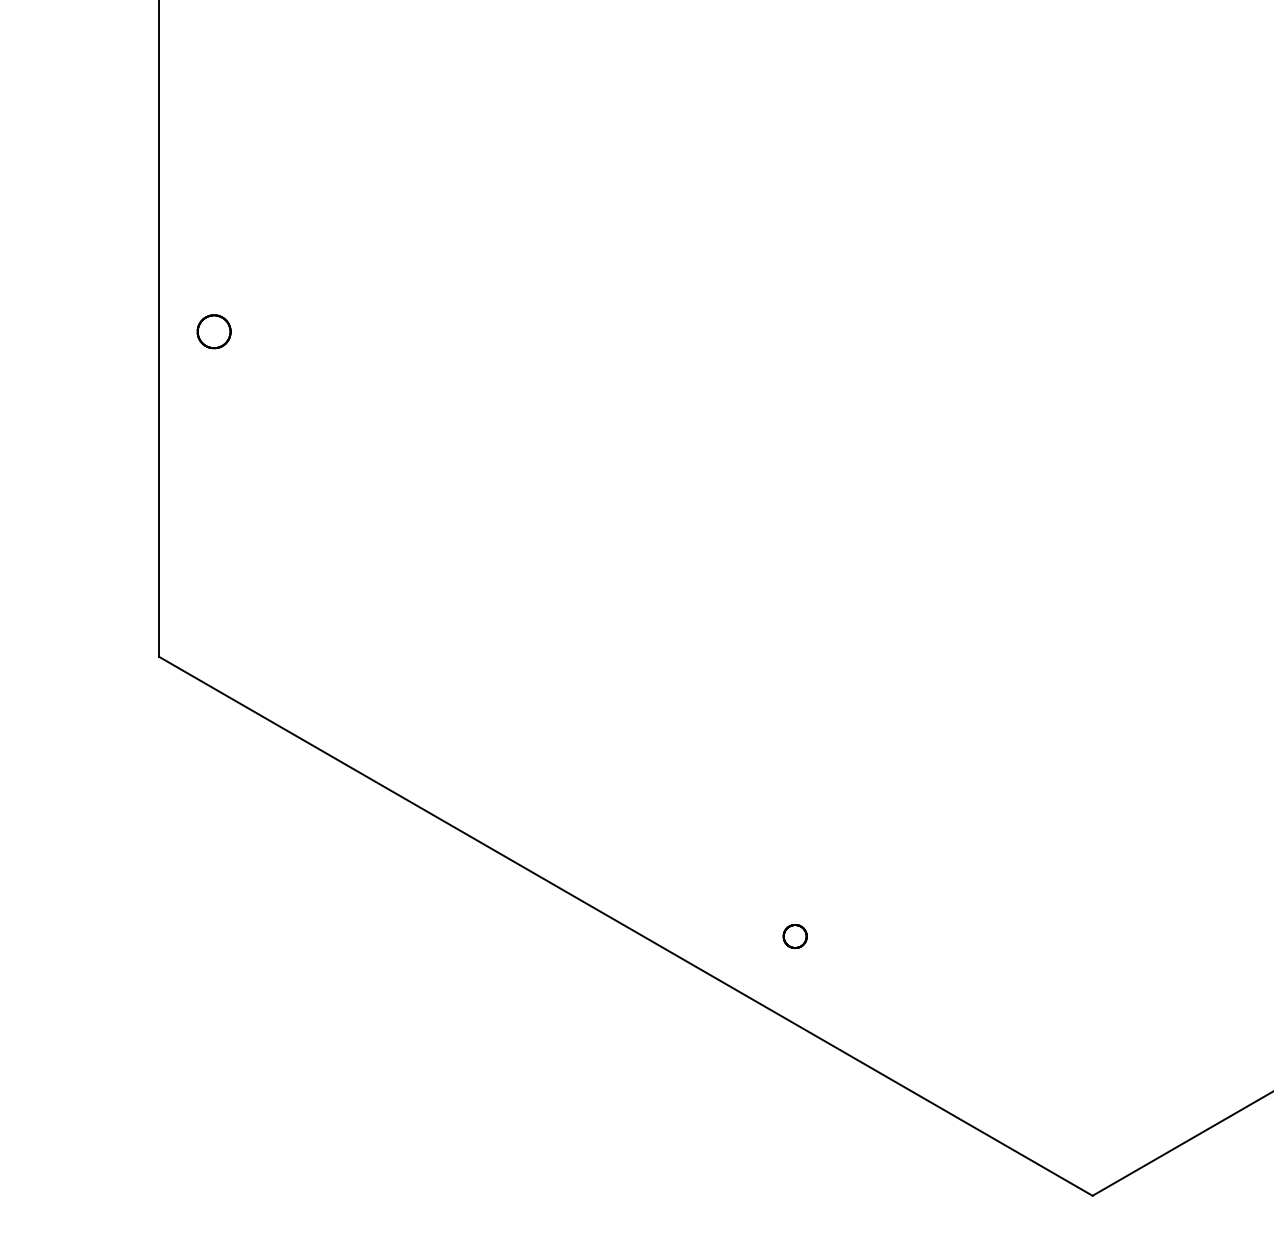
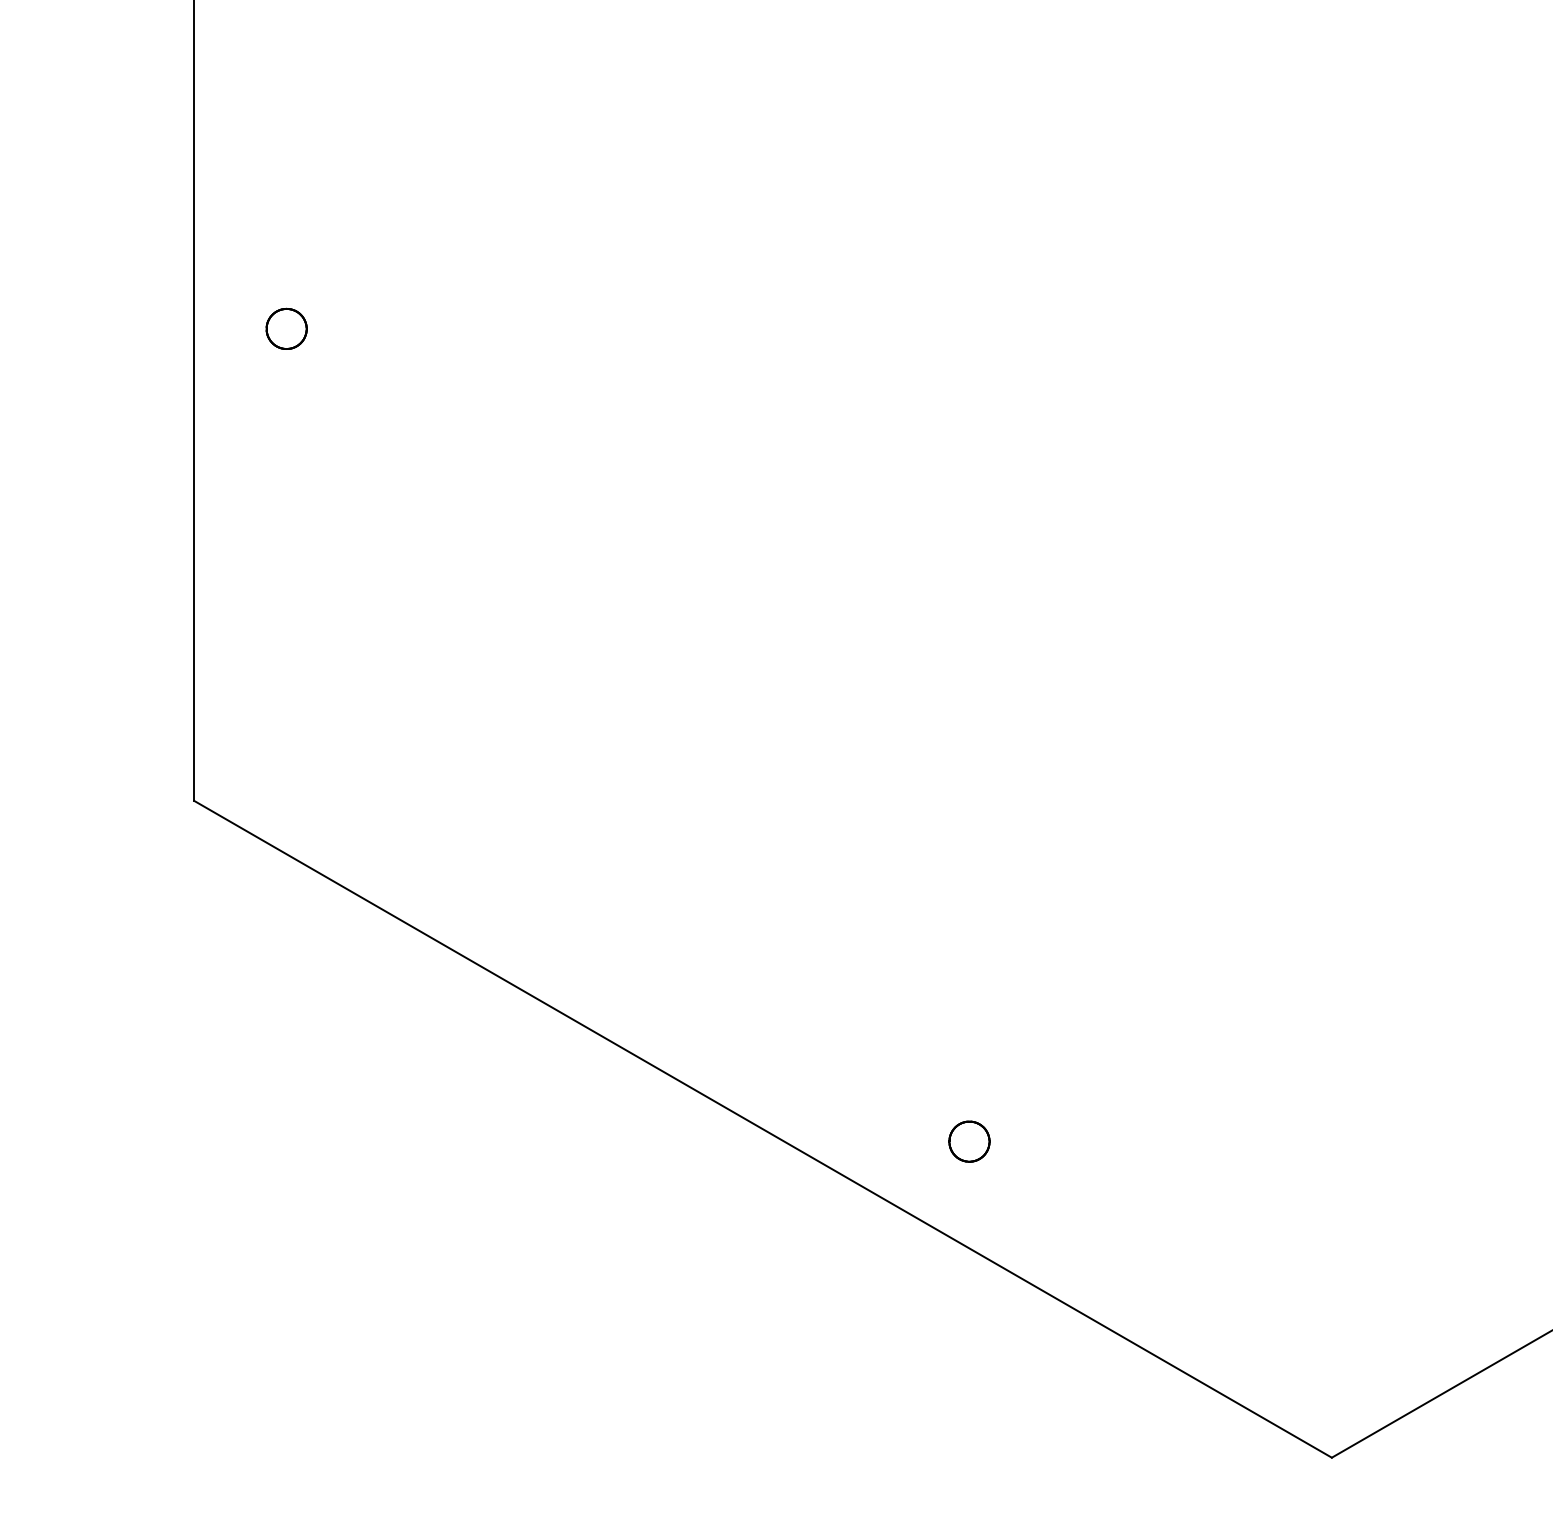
part: (213, 331) -> (285, 328), moved
part: (794, 936) -> (968, 1141), size x1.43

